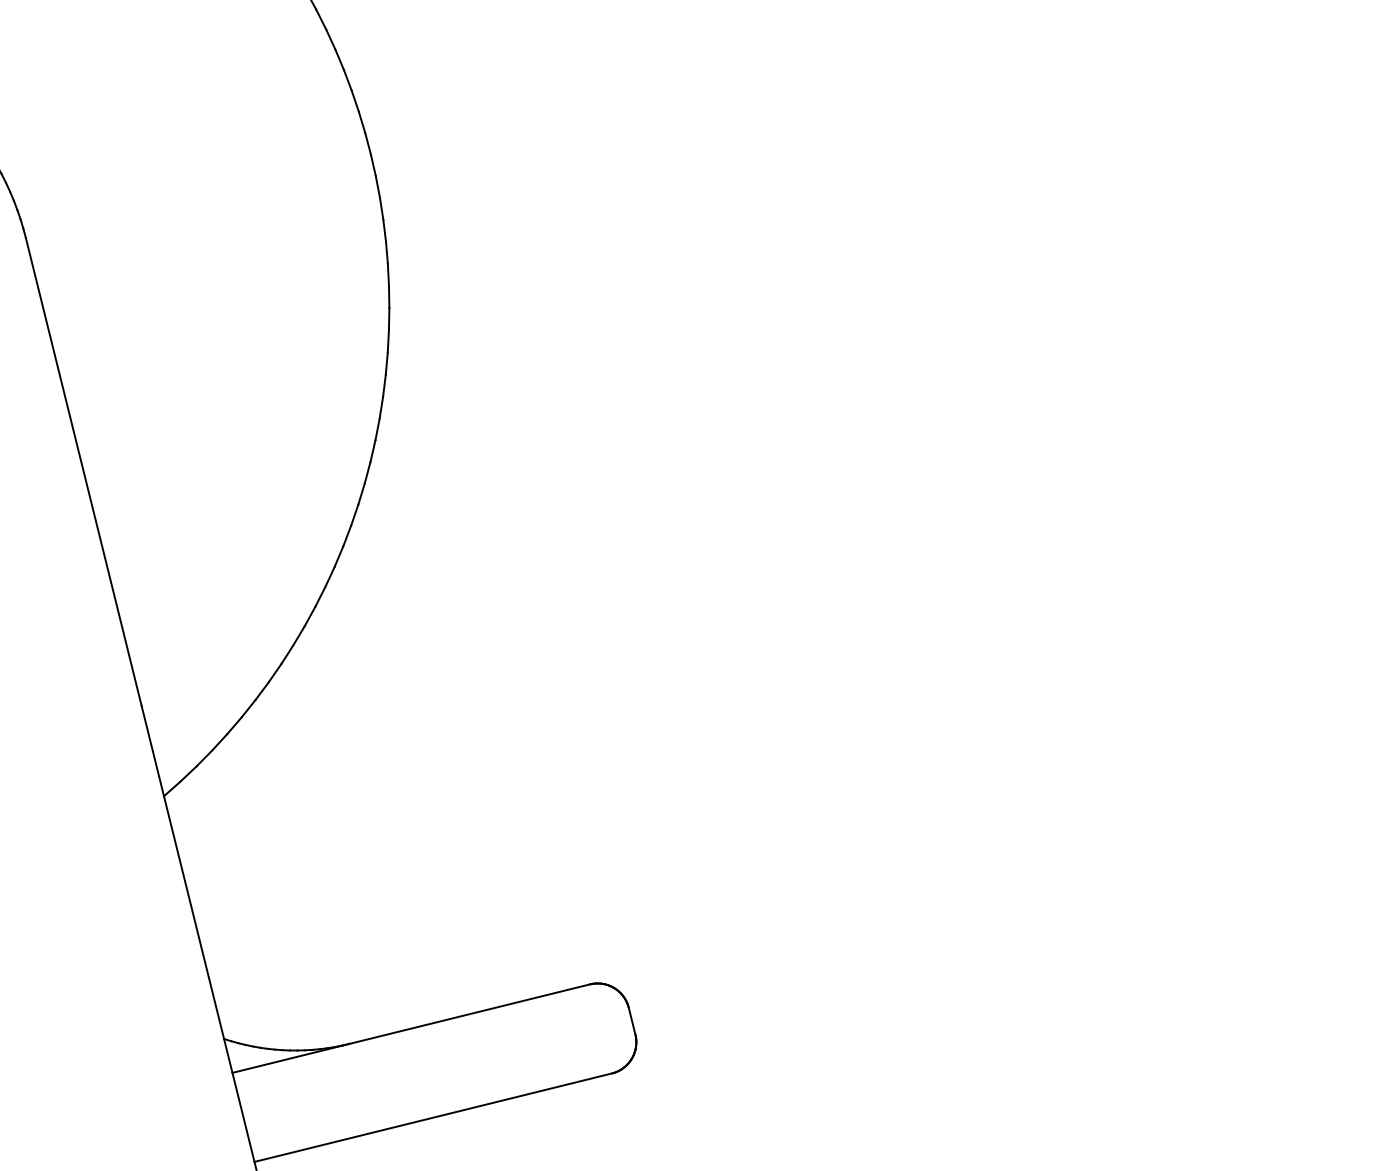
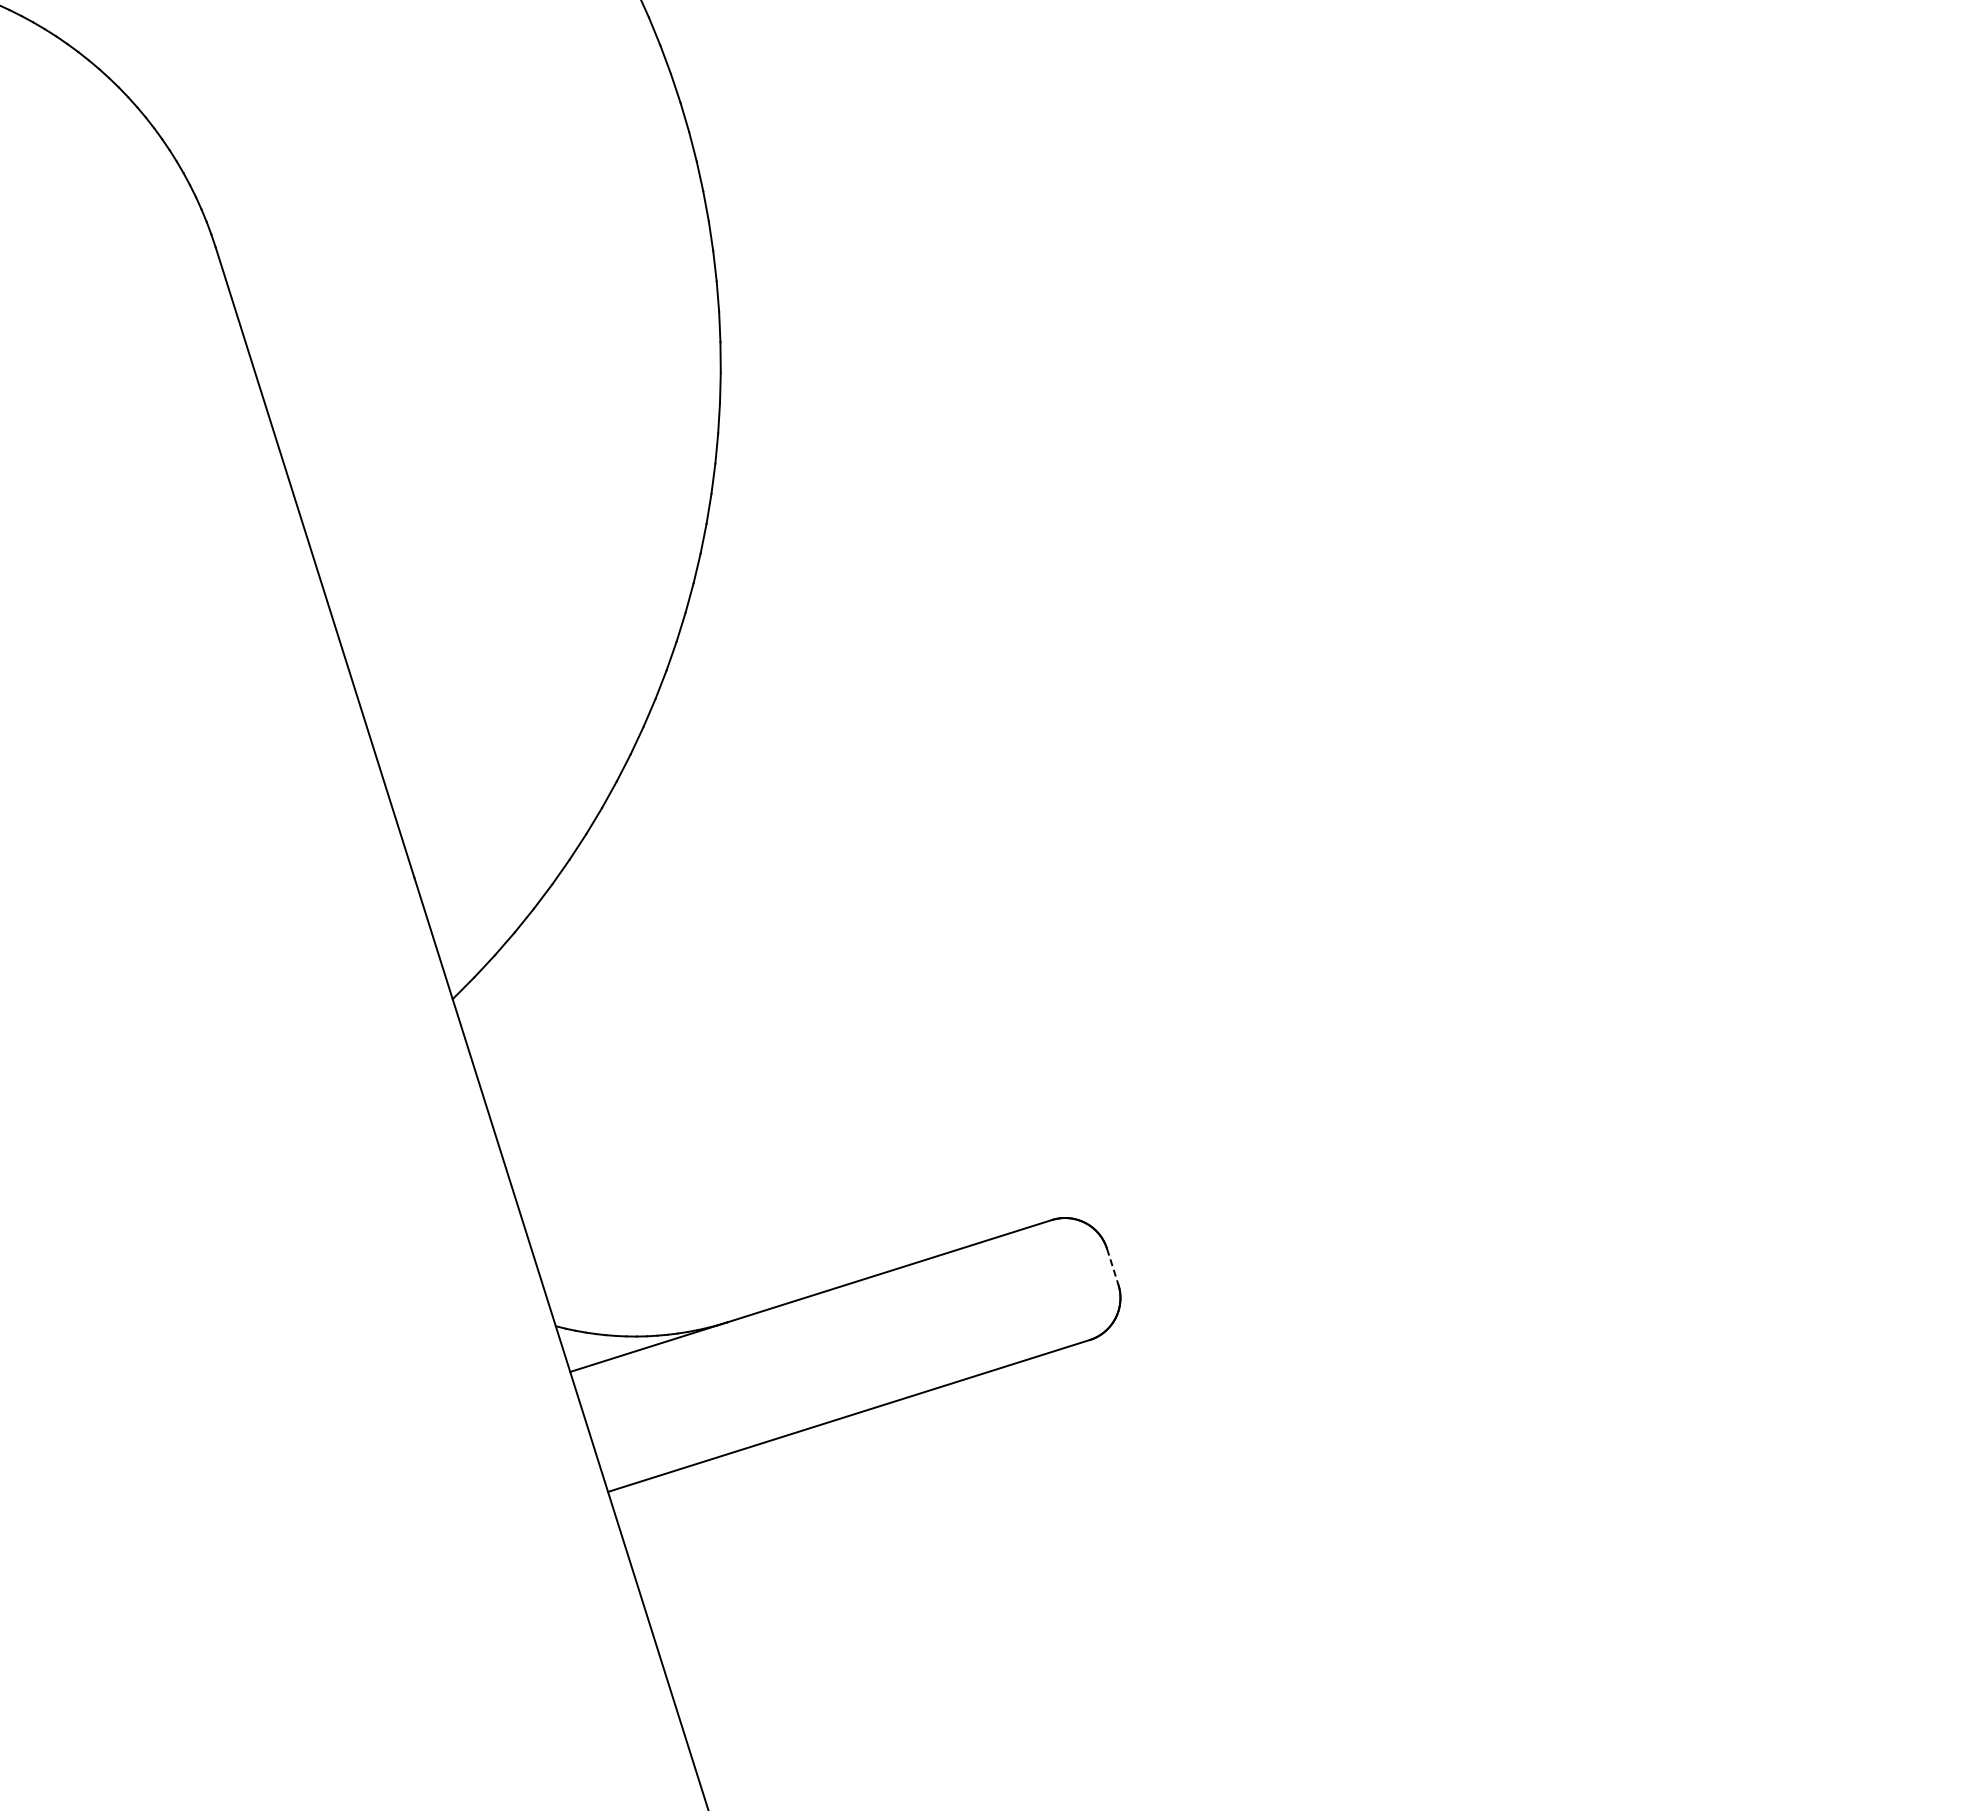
line: (631, 1020) -> (1112, 1266), solid -> dashed

